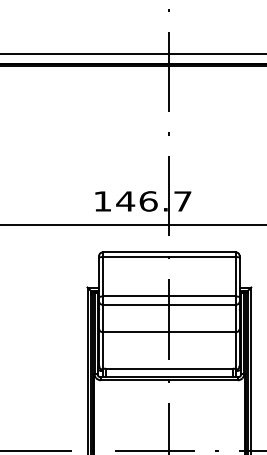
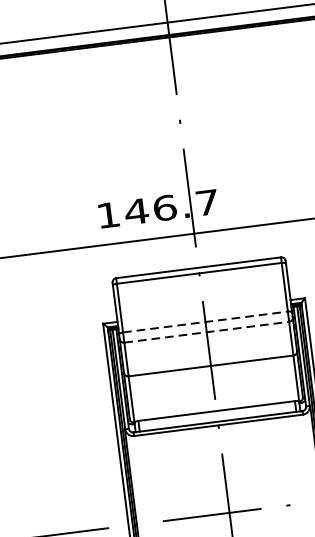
line: (169, 296) -> (205, 322), solid -> dashed
line: (169, 304) -> (206, 331), solid -> dashed

